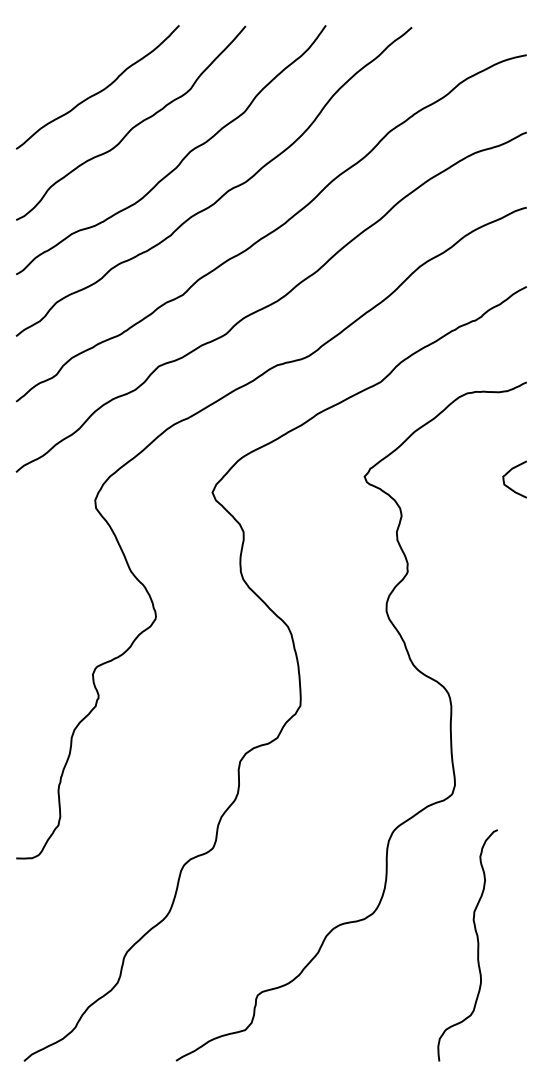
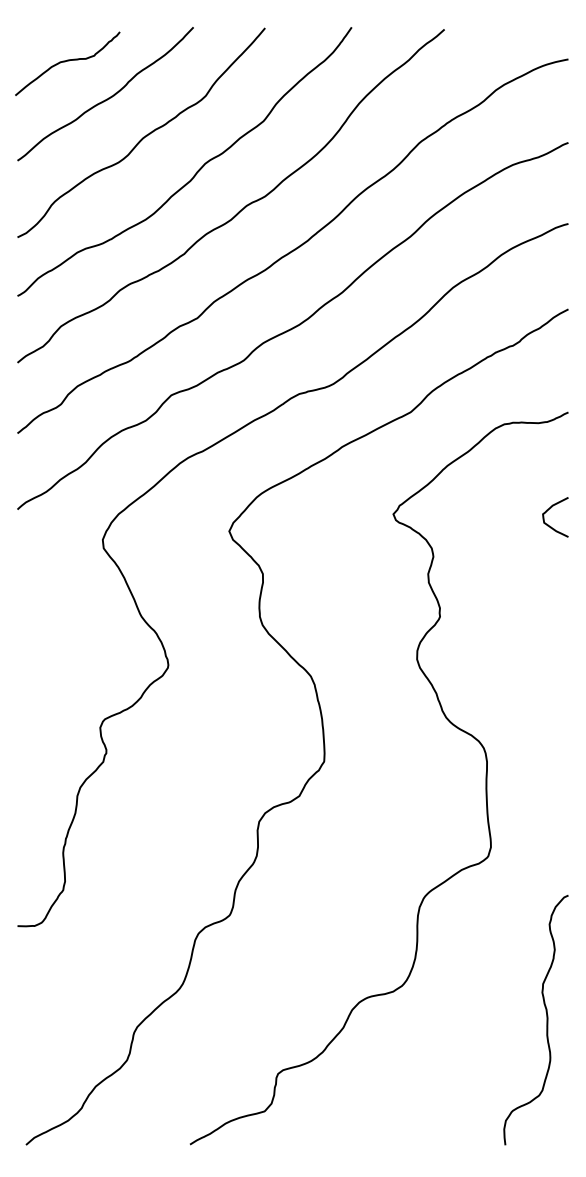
curve: (62, 57) -> (67, 61), added
curve: (477, 945) -> (546, 1020), moved

